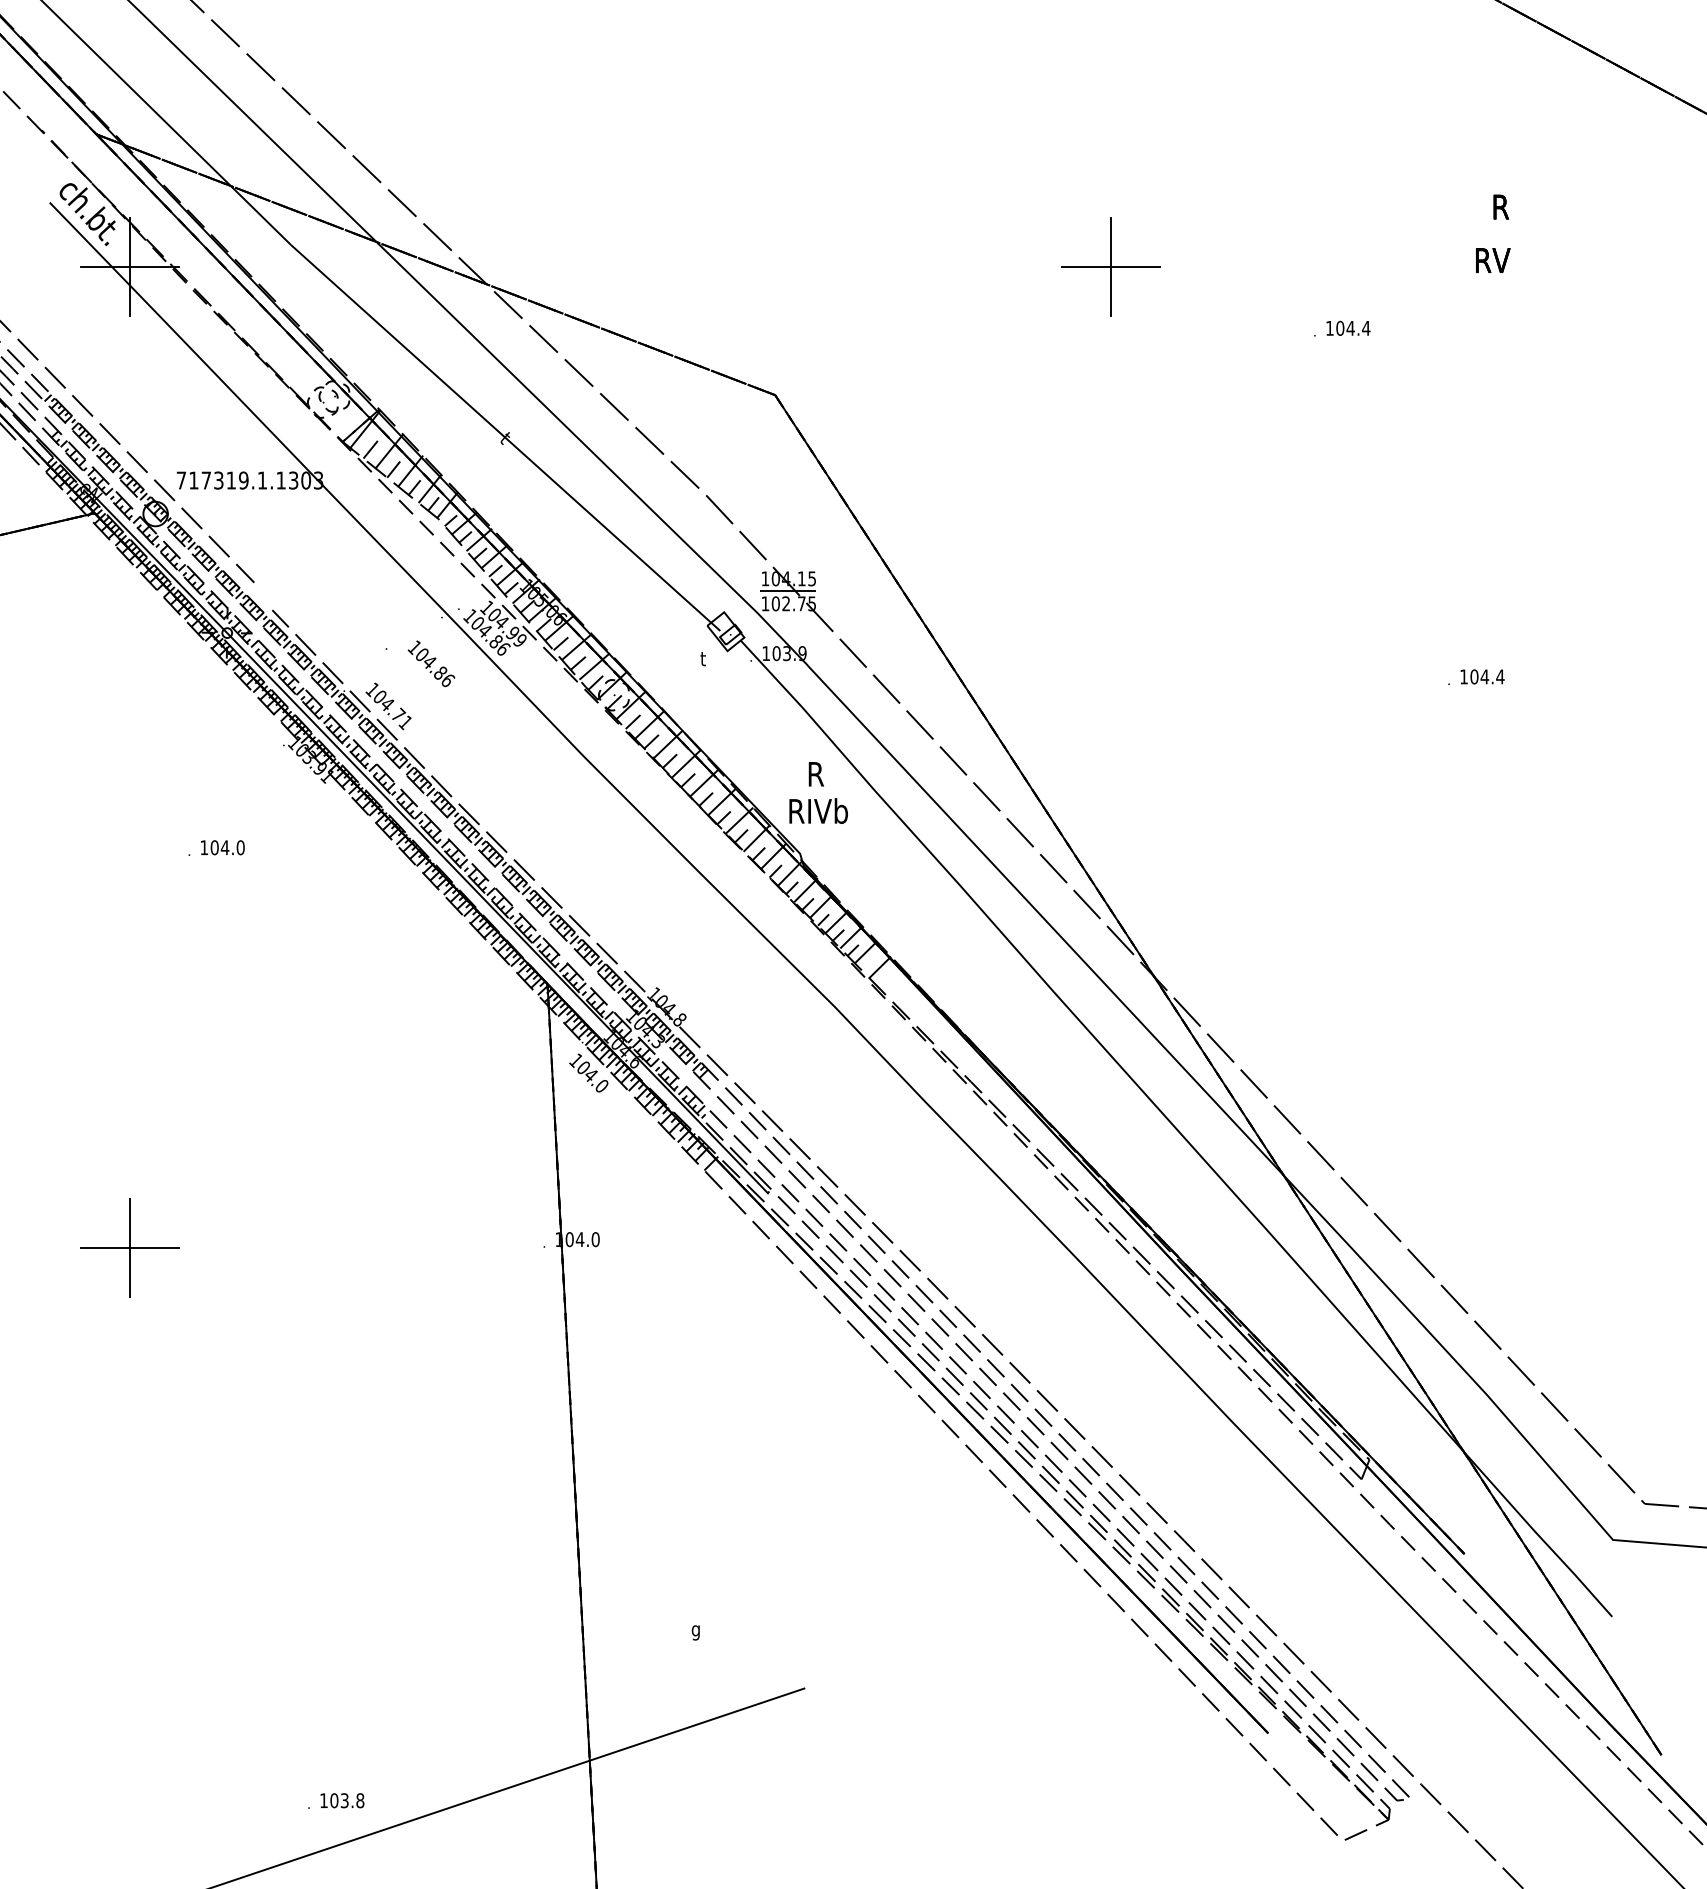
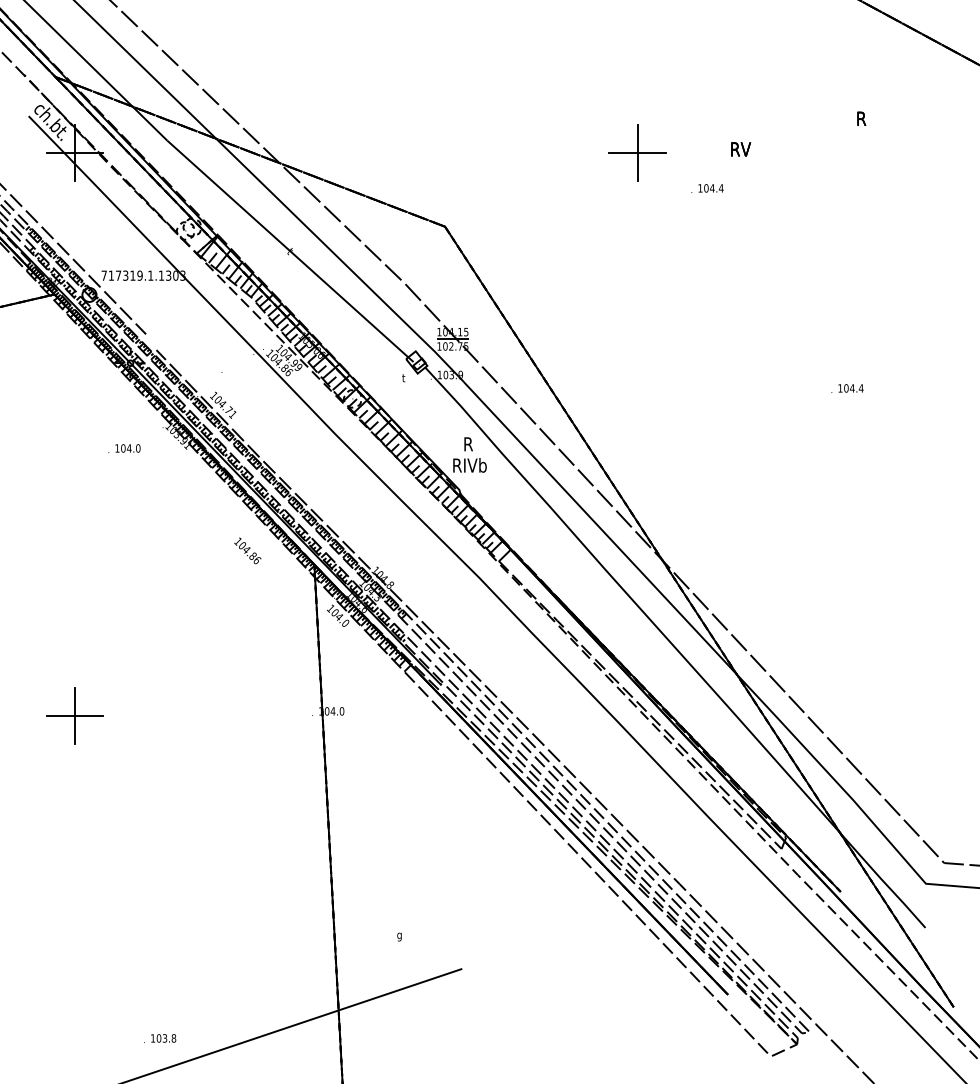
text: (1493, 260) -> (741, 149), moved
text: (1342, 328) -> (707, 188), moved
text: (430, 663) -> (247, 550), moved
text: (216, 847) -> (124, 448), moved
text: (336, 1800) -> (160, 1038), moved

